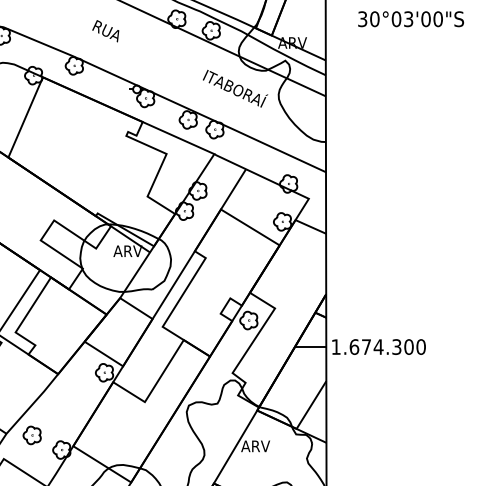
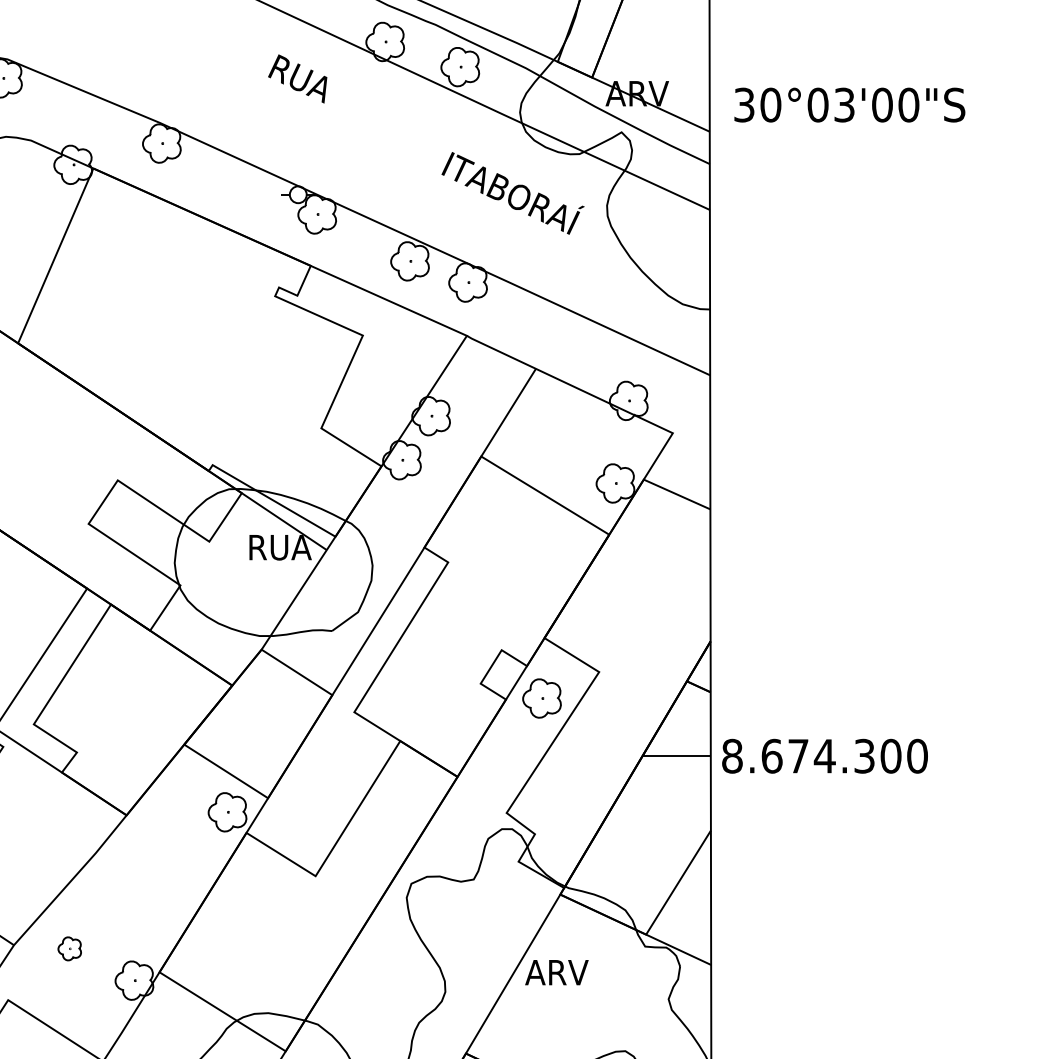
text: (410, 19) -> (848, 105), moved
text: (105, 31) -> (297, 79), moved
text: (127, 251) -> (277, 548), ARV -> RUA
text: (335, 346) -> (730, 755), 1.674.300 -> 8.674.300
part: (31, 435) -> (68, 948), size x0.6

